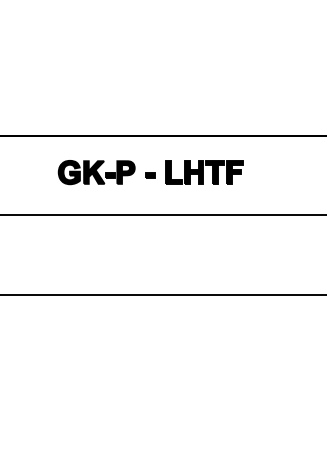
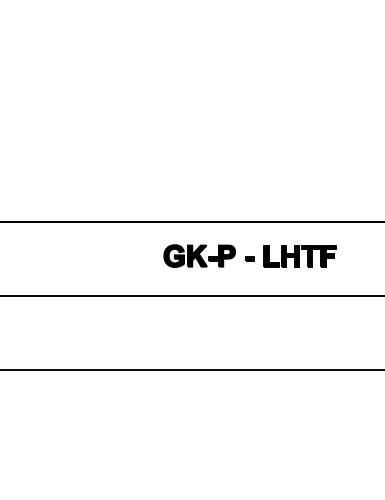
part: (150, 171) -> (249, 255), moved

